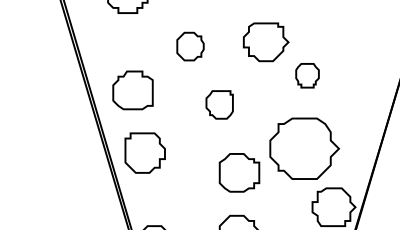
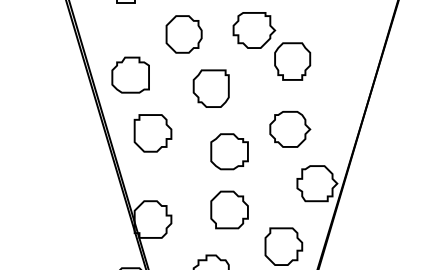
part: (189, 46) -> (183, 34), size x1.43
part: (307, 75) -> (292, 61), size x1.67
part: (218, 104) -> (210, 88), size x1.43
part: (305, 148) -> (290, 129), size x0.62
part: (144, 153) -> (152, 133), moved

